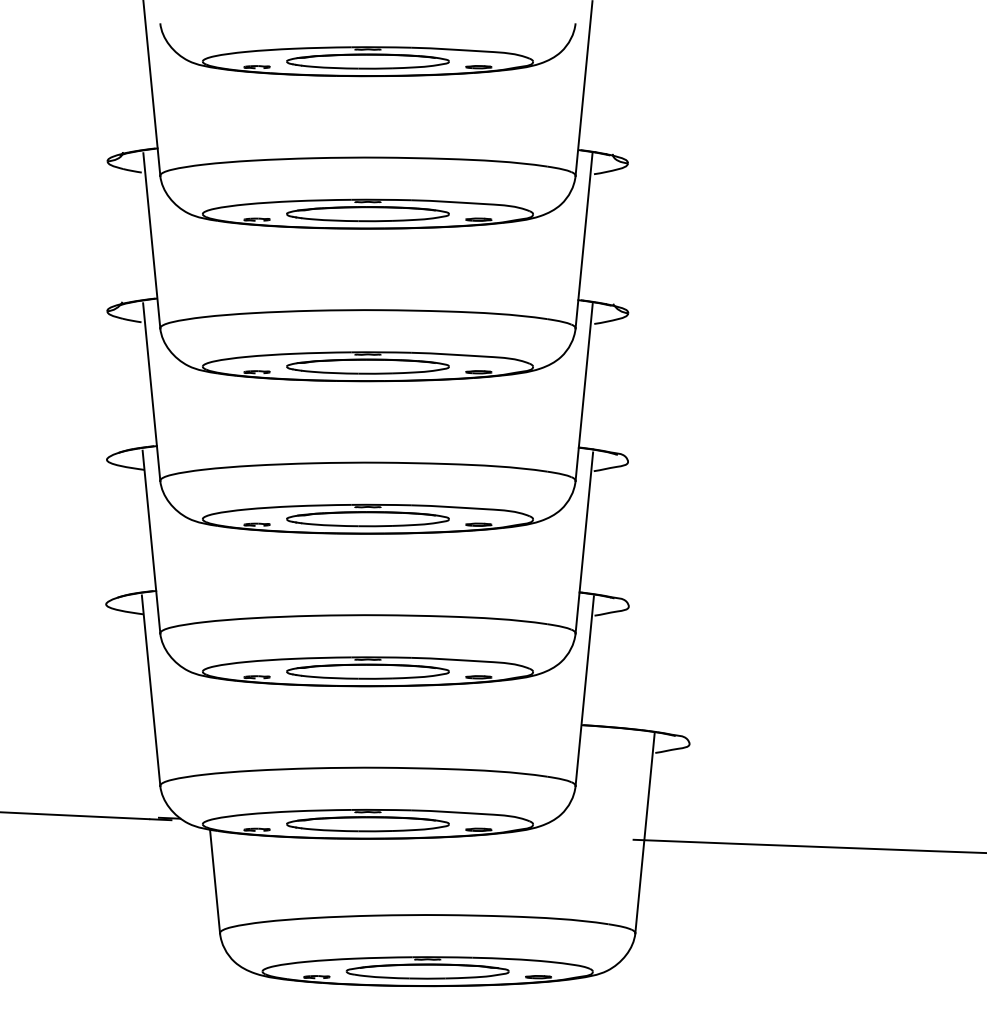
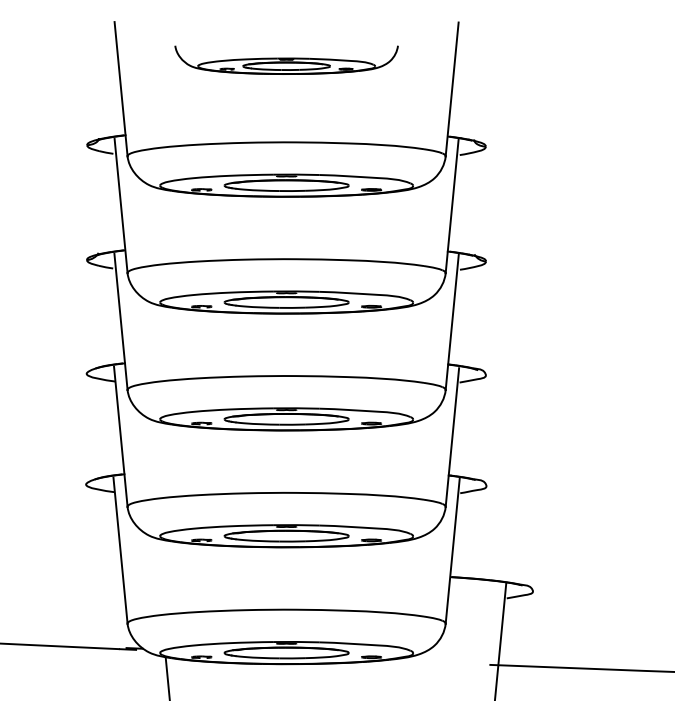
part: (367, 50) -> (286, 60), size x0.7

